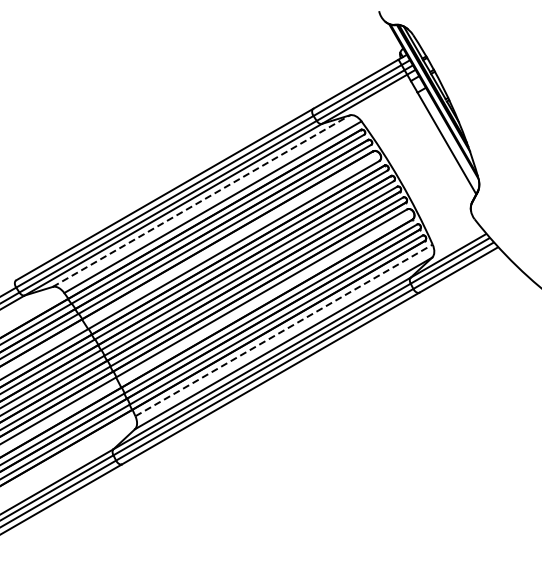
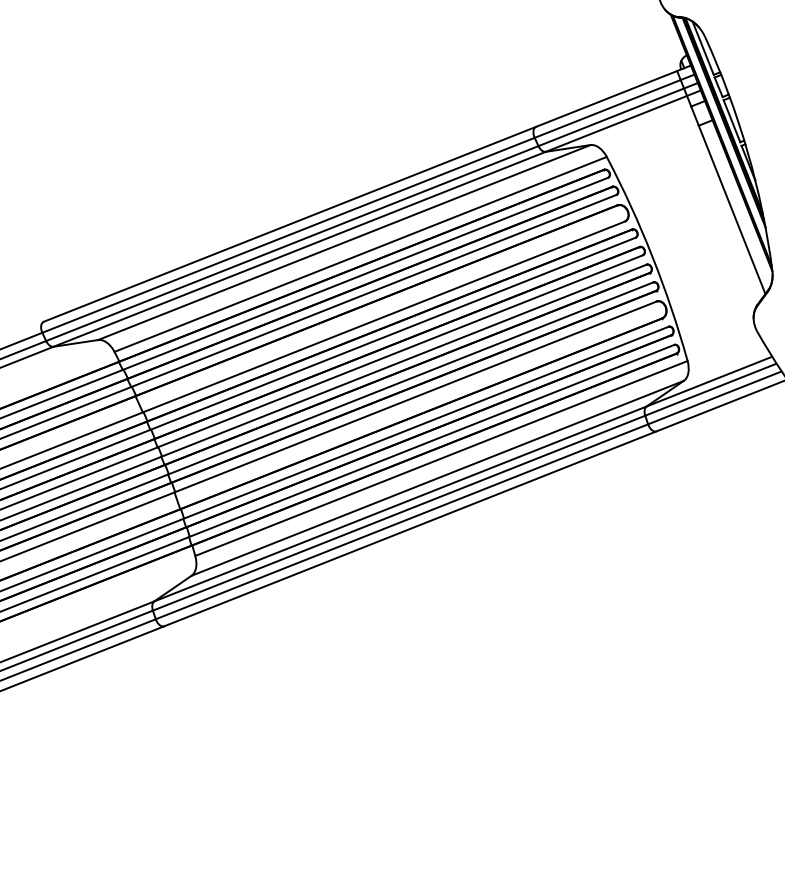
line: (201, 201) -> (344, 243), dashed -> solid
line: (284, 330) -> (442, 458), dashed -> solid

